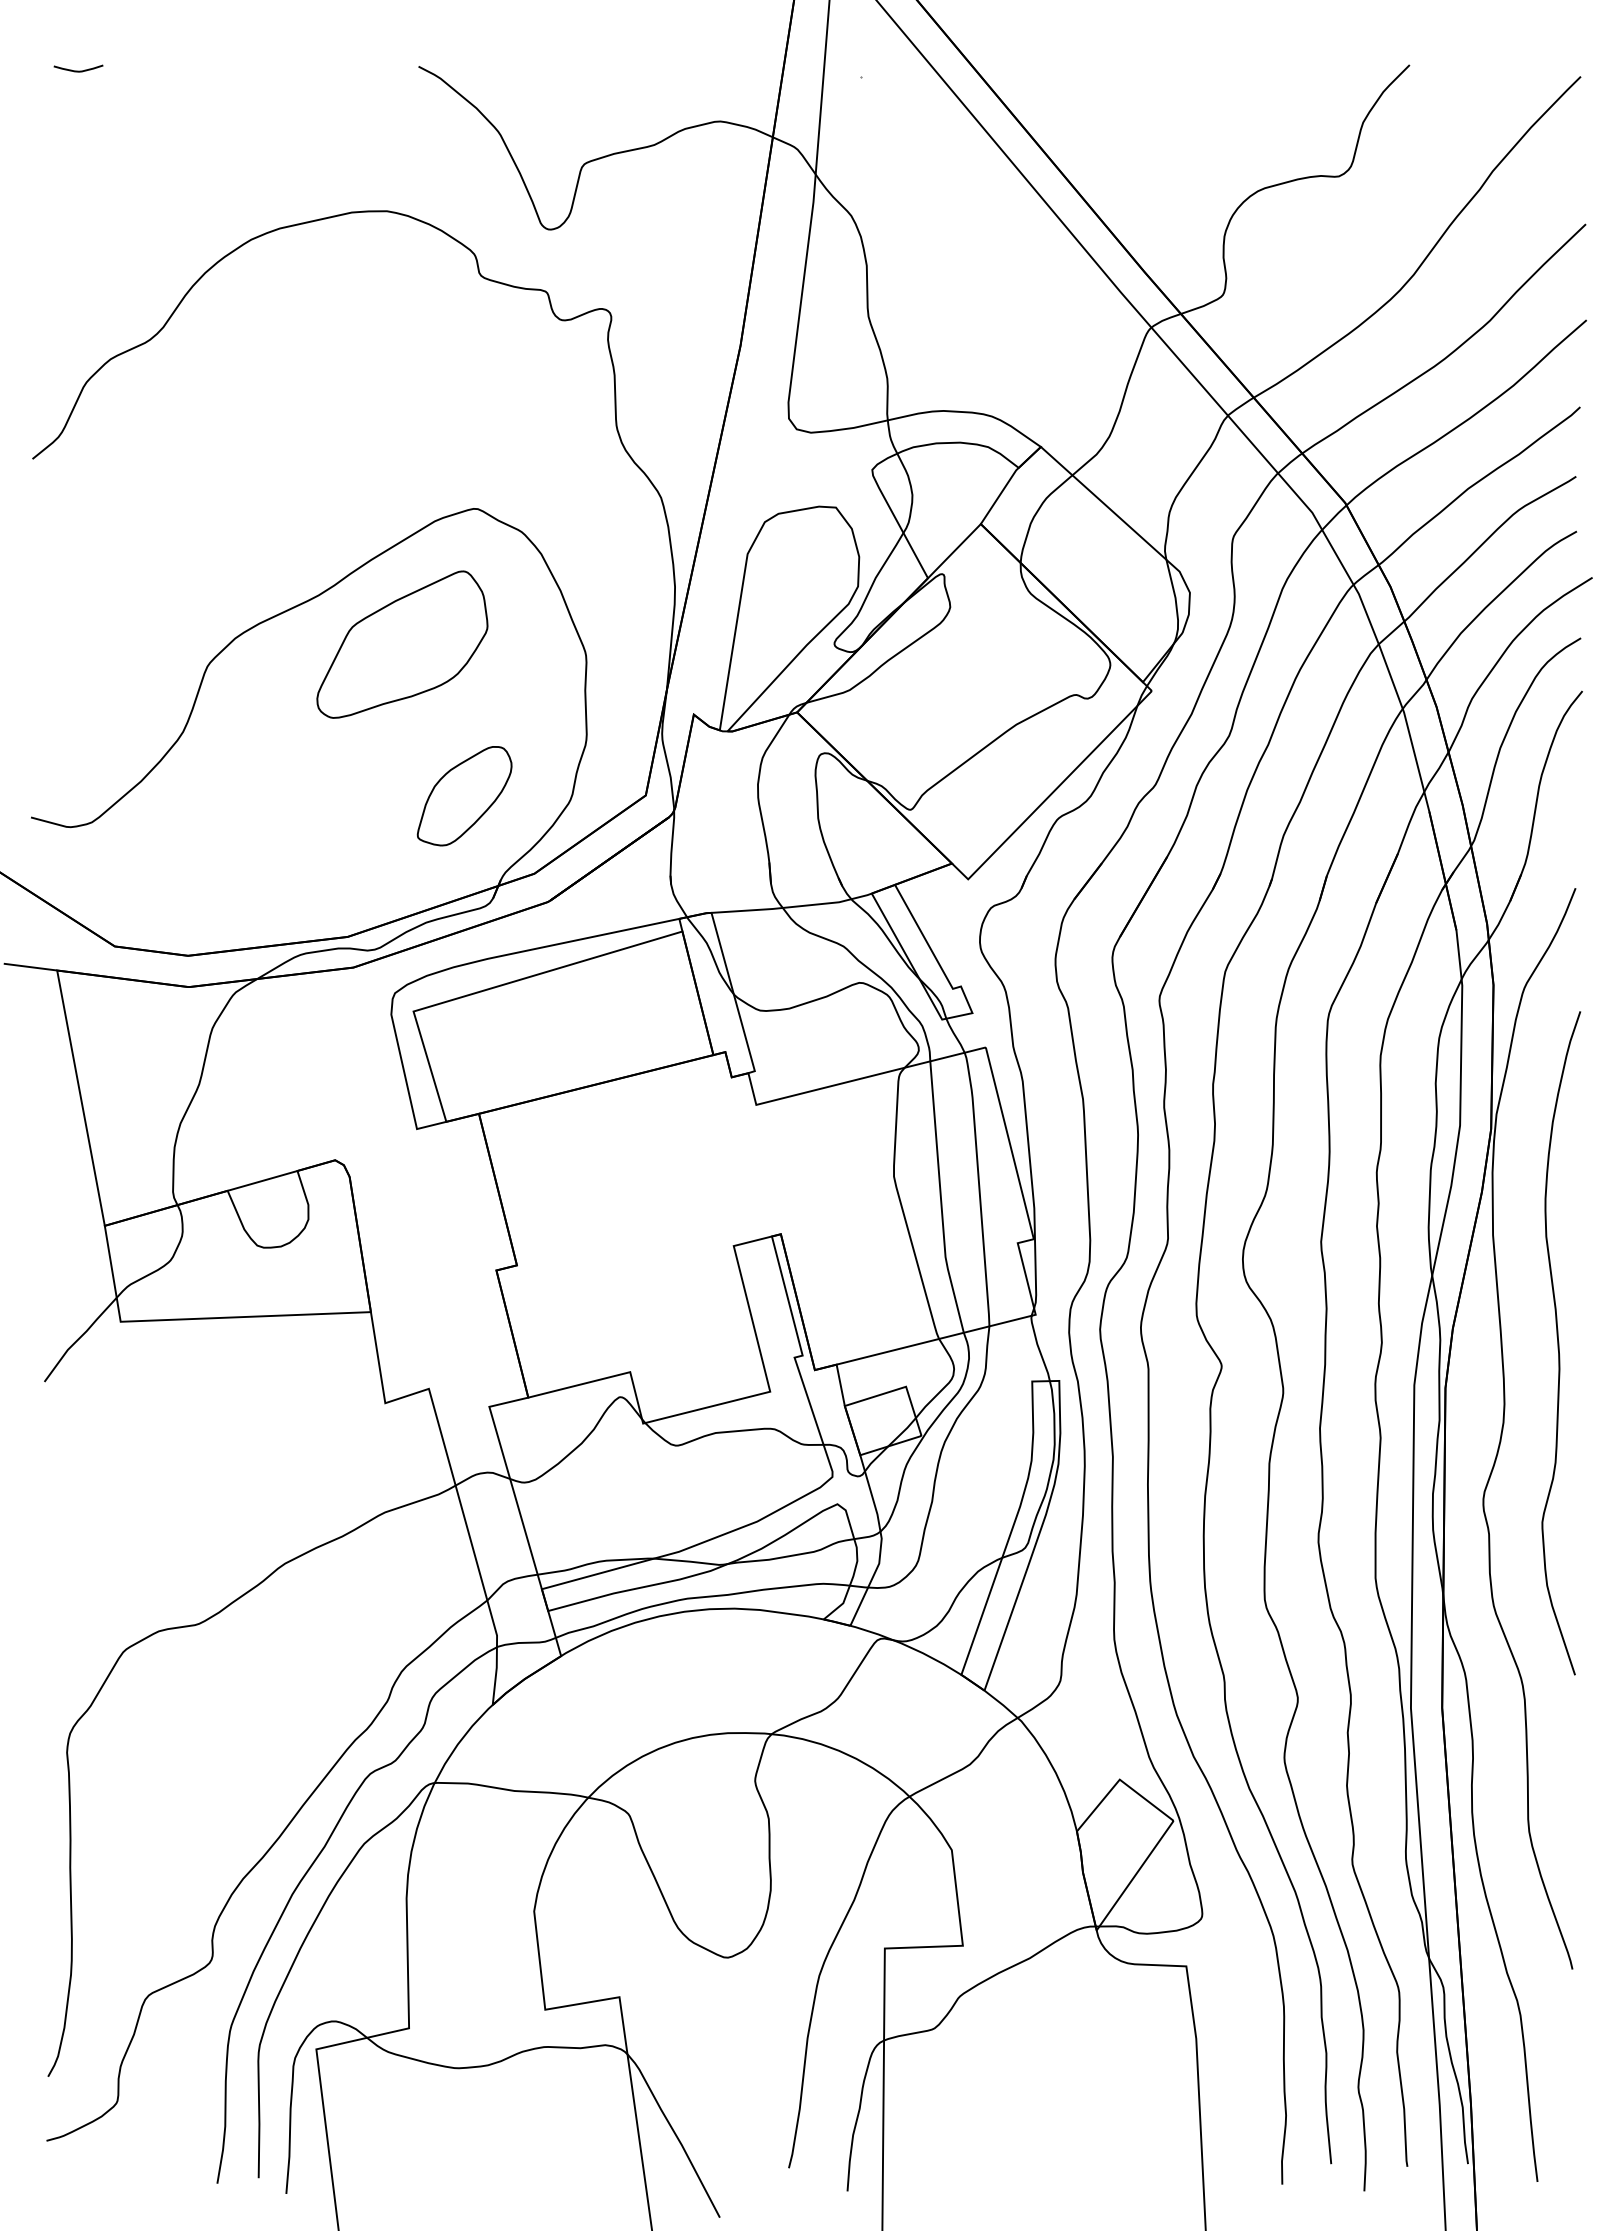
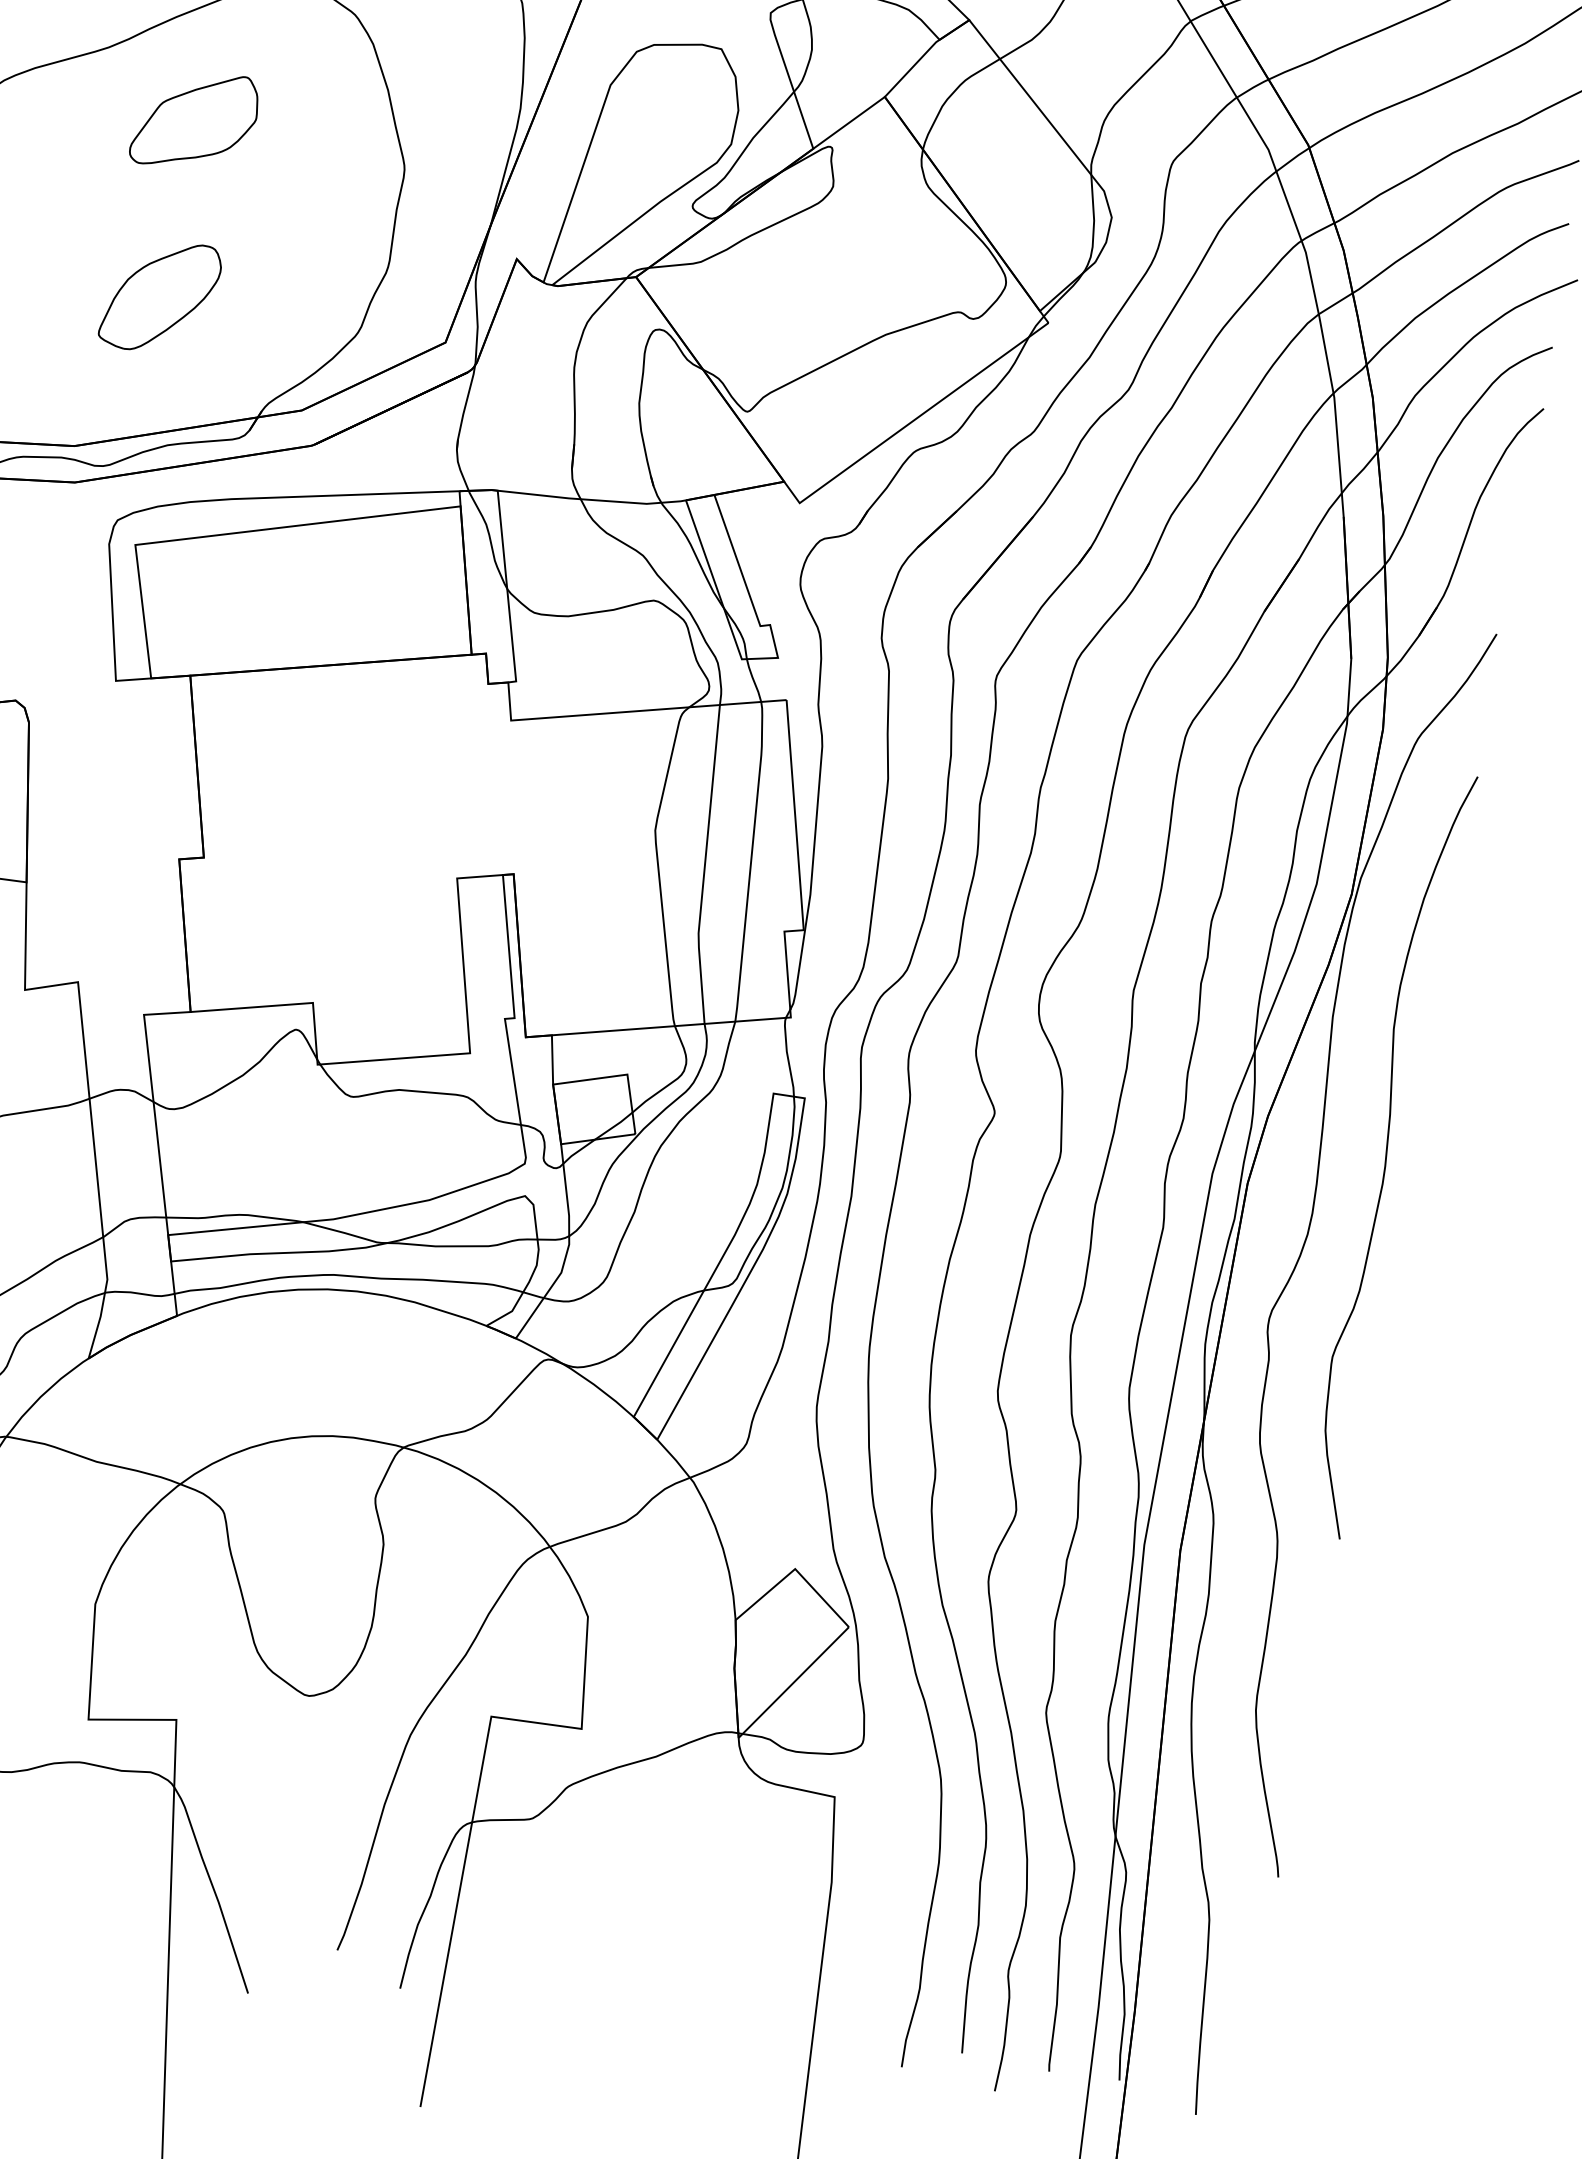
part: (402, 644) -> (195, 120), size x0.6
part: (464, 796) -> (160, 296), moved

